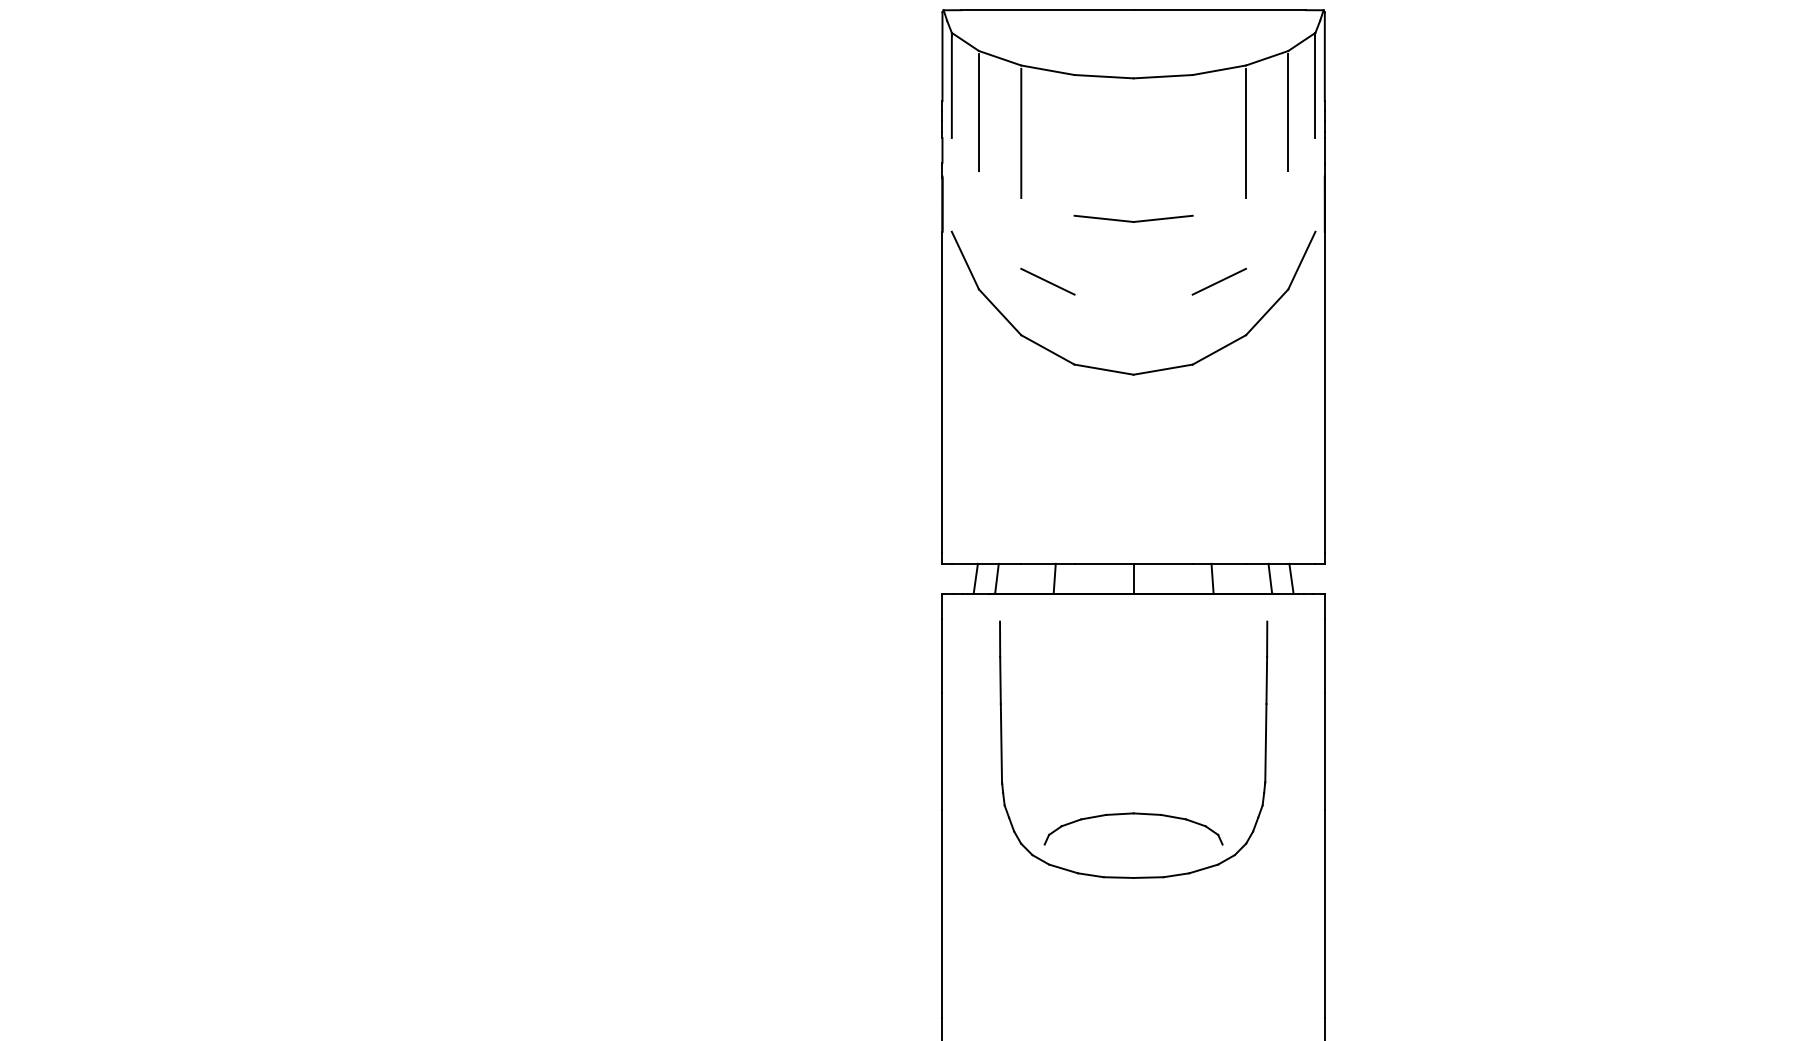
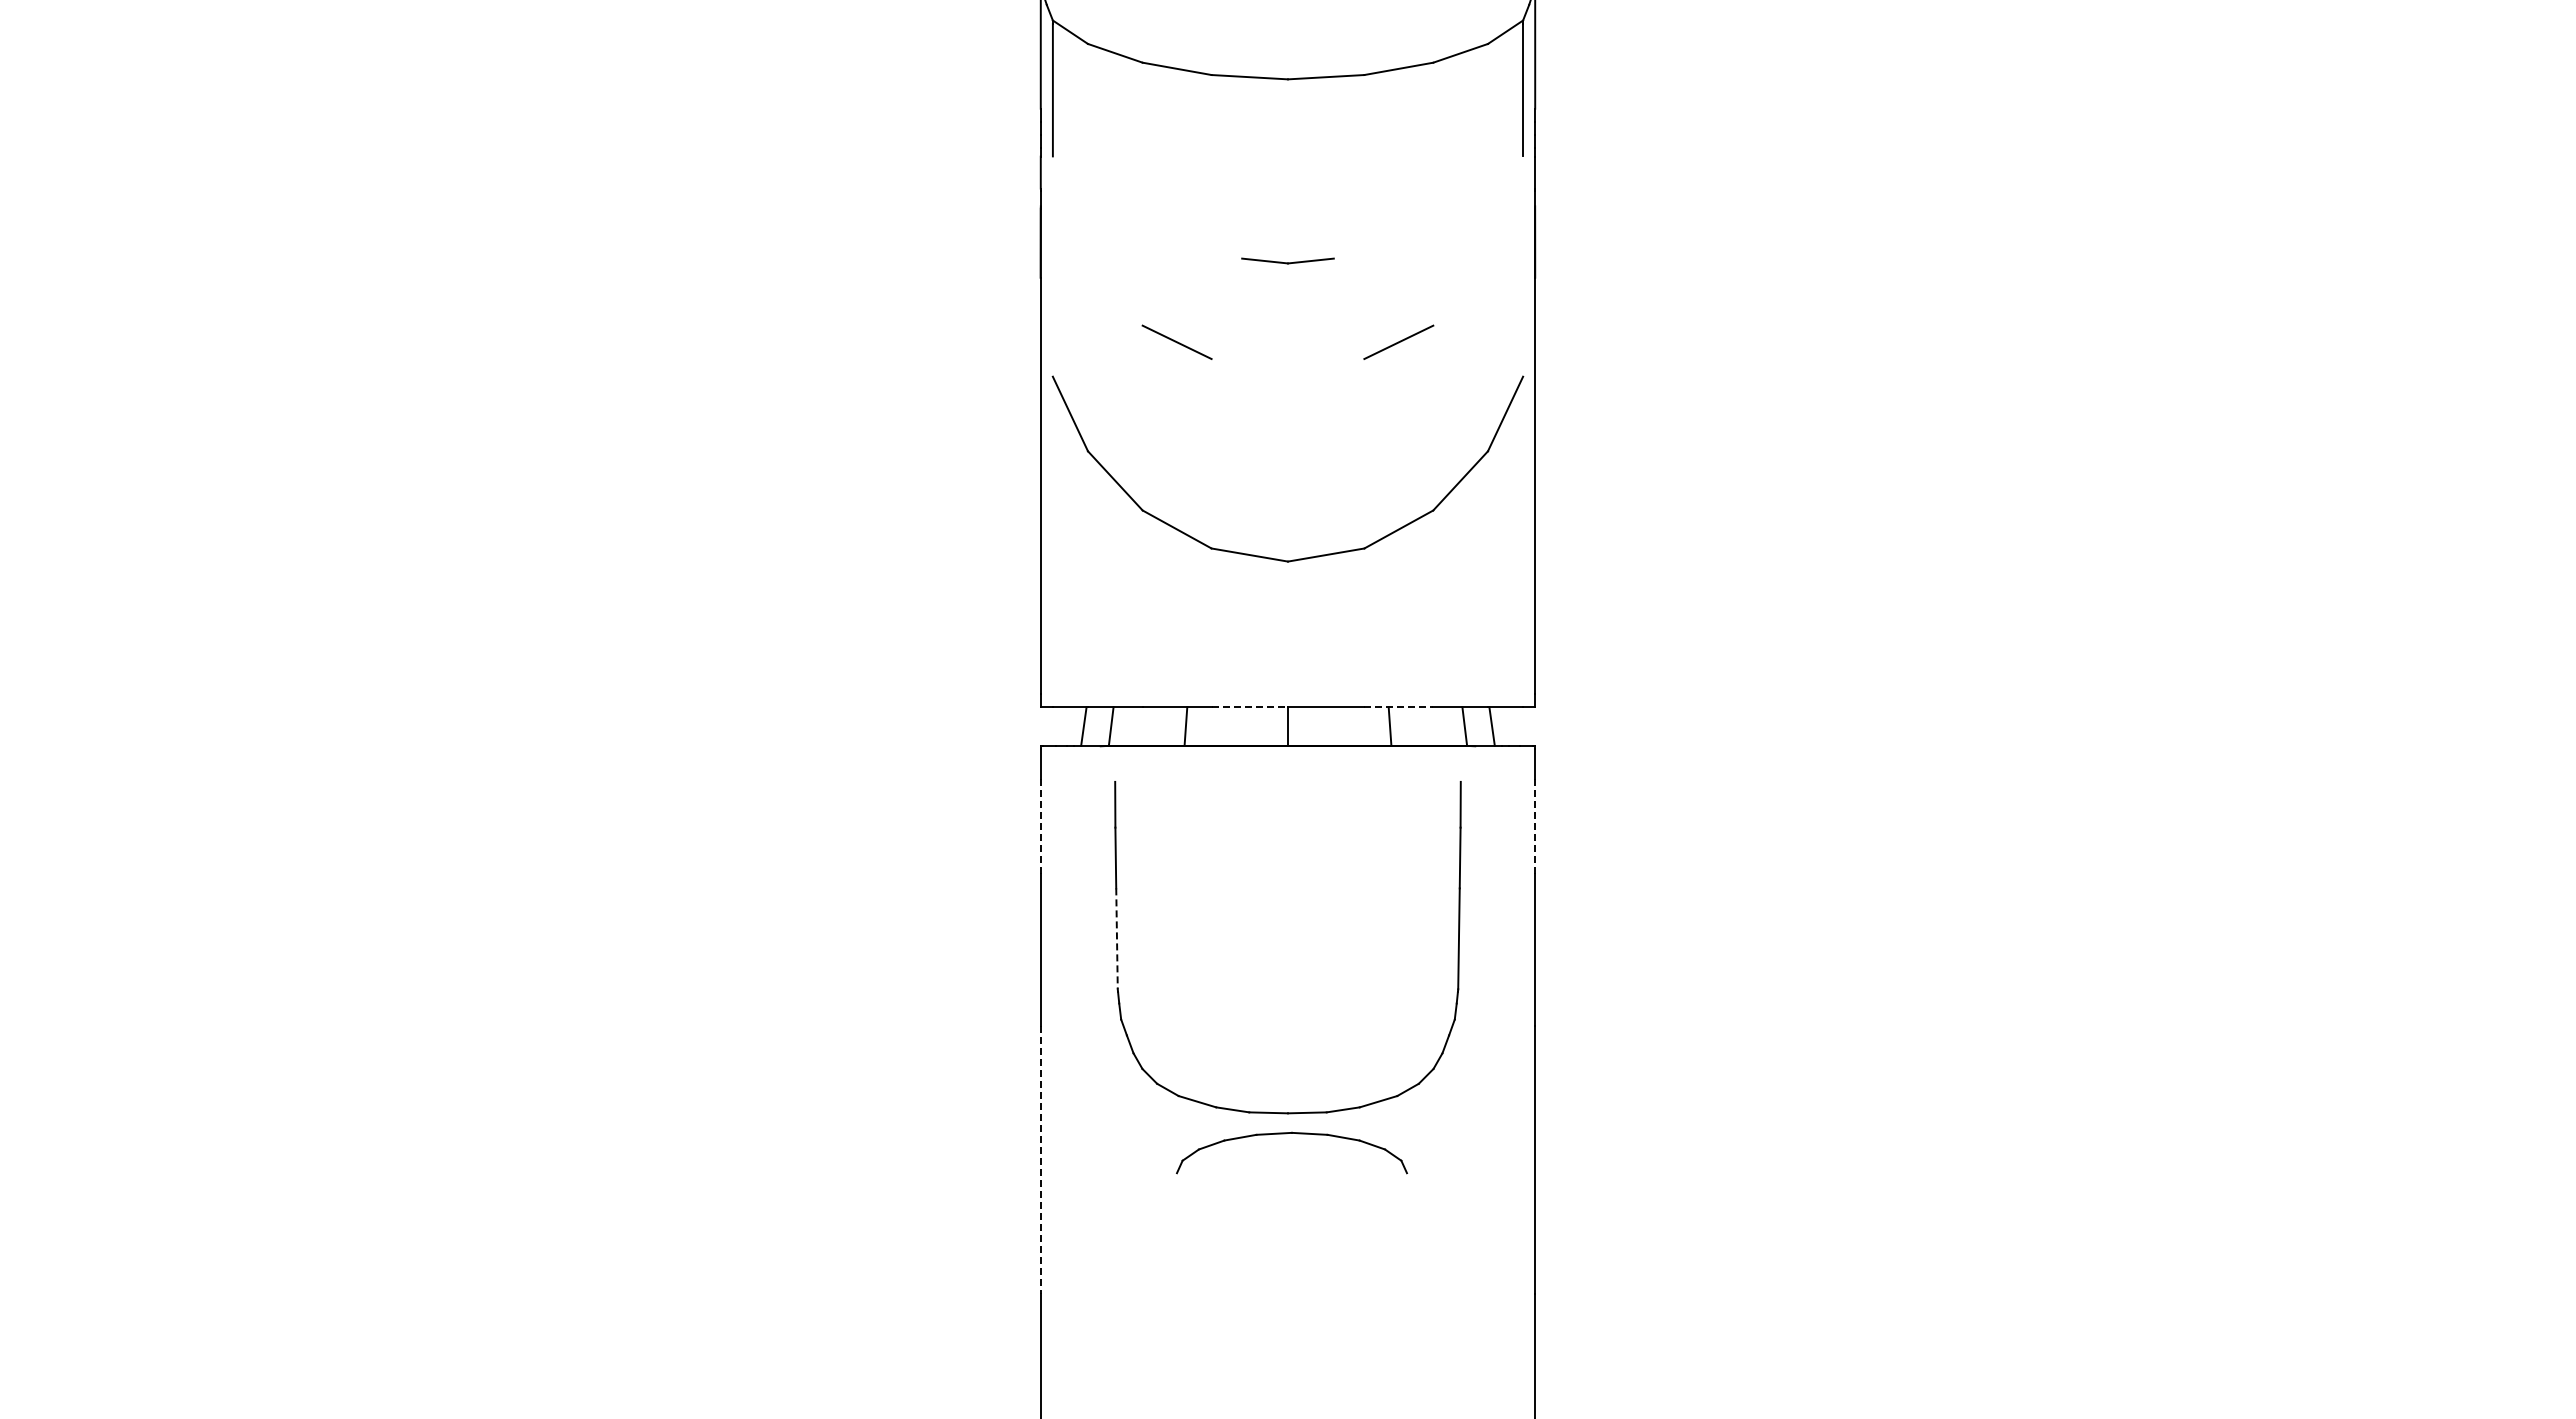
line: (979, 112) -> (1088, 123), removed
line: (1287, 112) -> (1487, 123), removed
line: (1021, 133) -> (1142, 150), removed
line: (1246, 133) -> (1433, 150), removed
part: (1133, 218) -> (1287, 260), size x0.6
part: (1120, 371) -> (1271, 557), moved
line: (1104, 564) -> (1250, 707), solid -> dashed
line: (1219, 564) -> (1399, 707), solid -> dashed
line: (1325, 655) -> (1535, 825), solid -> dashed
line: (942, 656) -> (1040, 826), solid -> dashed
line: (1001, 743) -> (1117, 939), solid -> dashed
part: (1129, 814) -> (1286, 1134), moved
line: (942, 914) -> (1040, 1160), solid -> dashed

